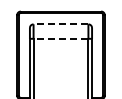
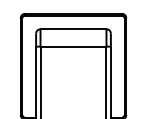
line: (60, 24) -> (72, 29), dashed -> solid
line: (60, 38) -> (72, 46), dashed -> solid

